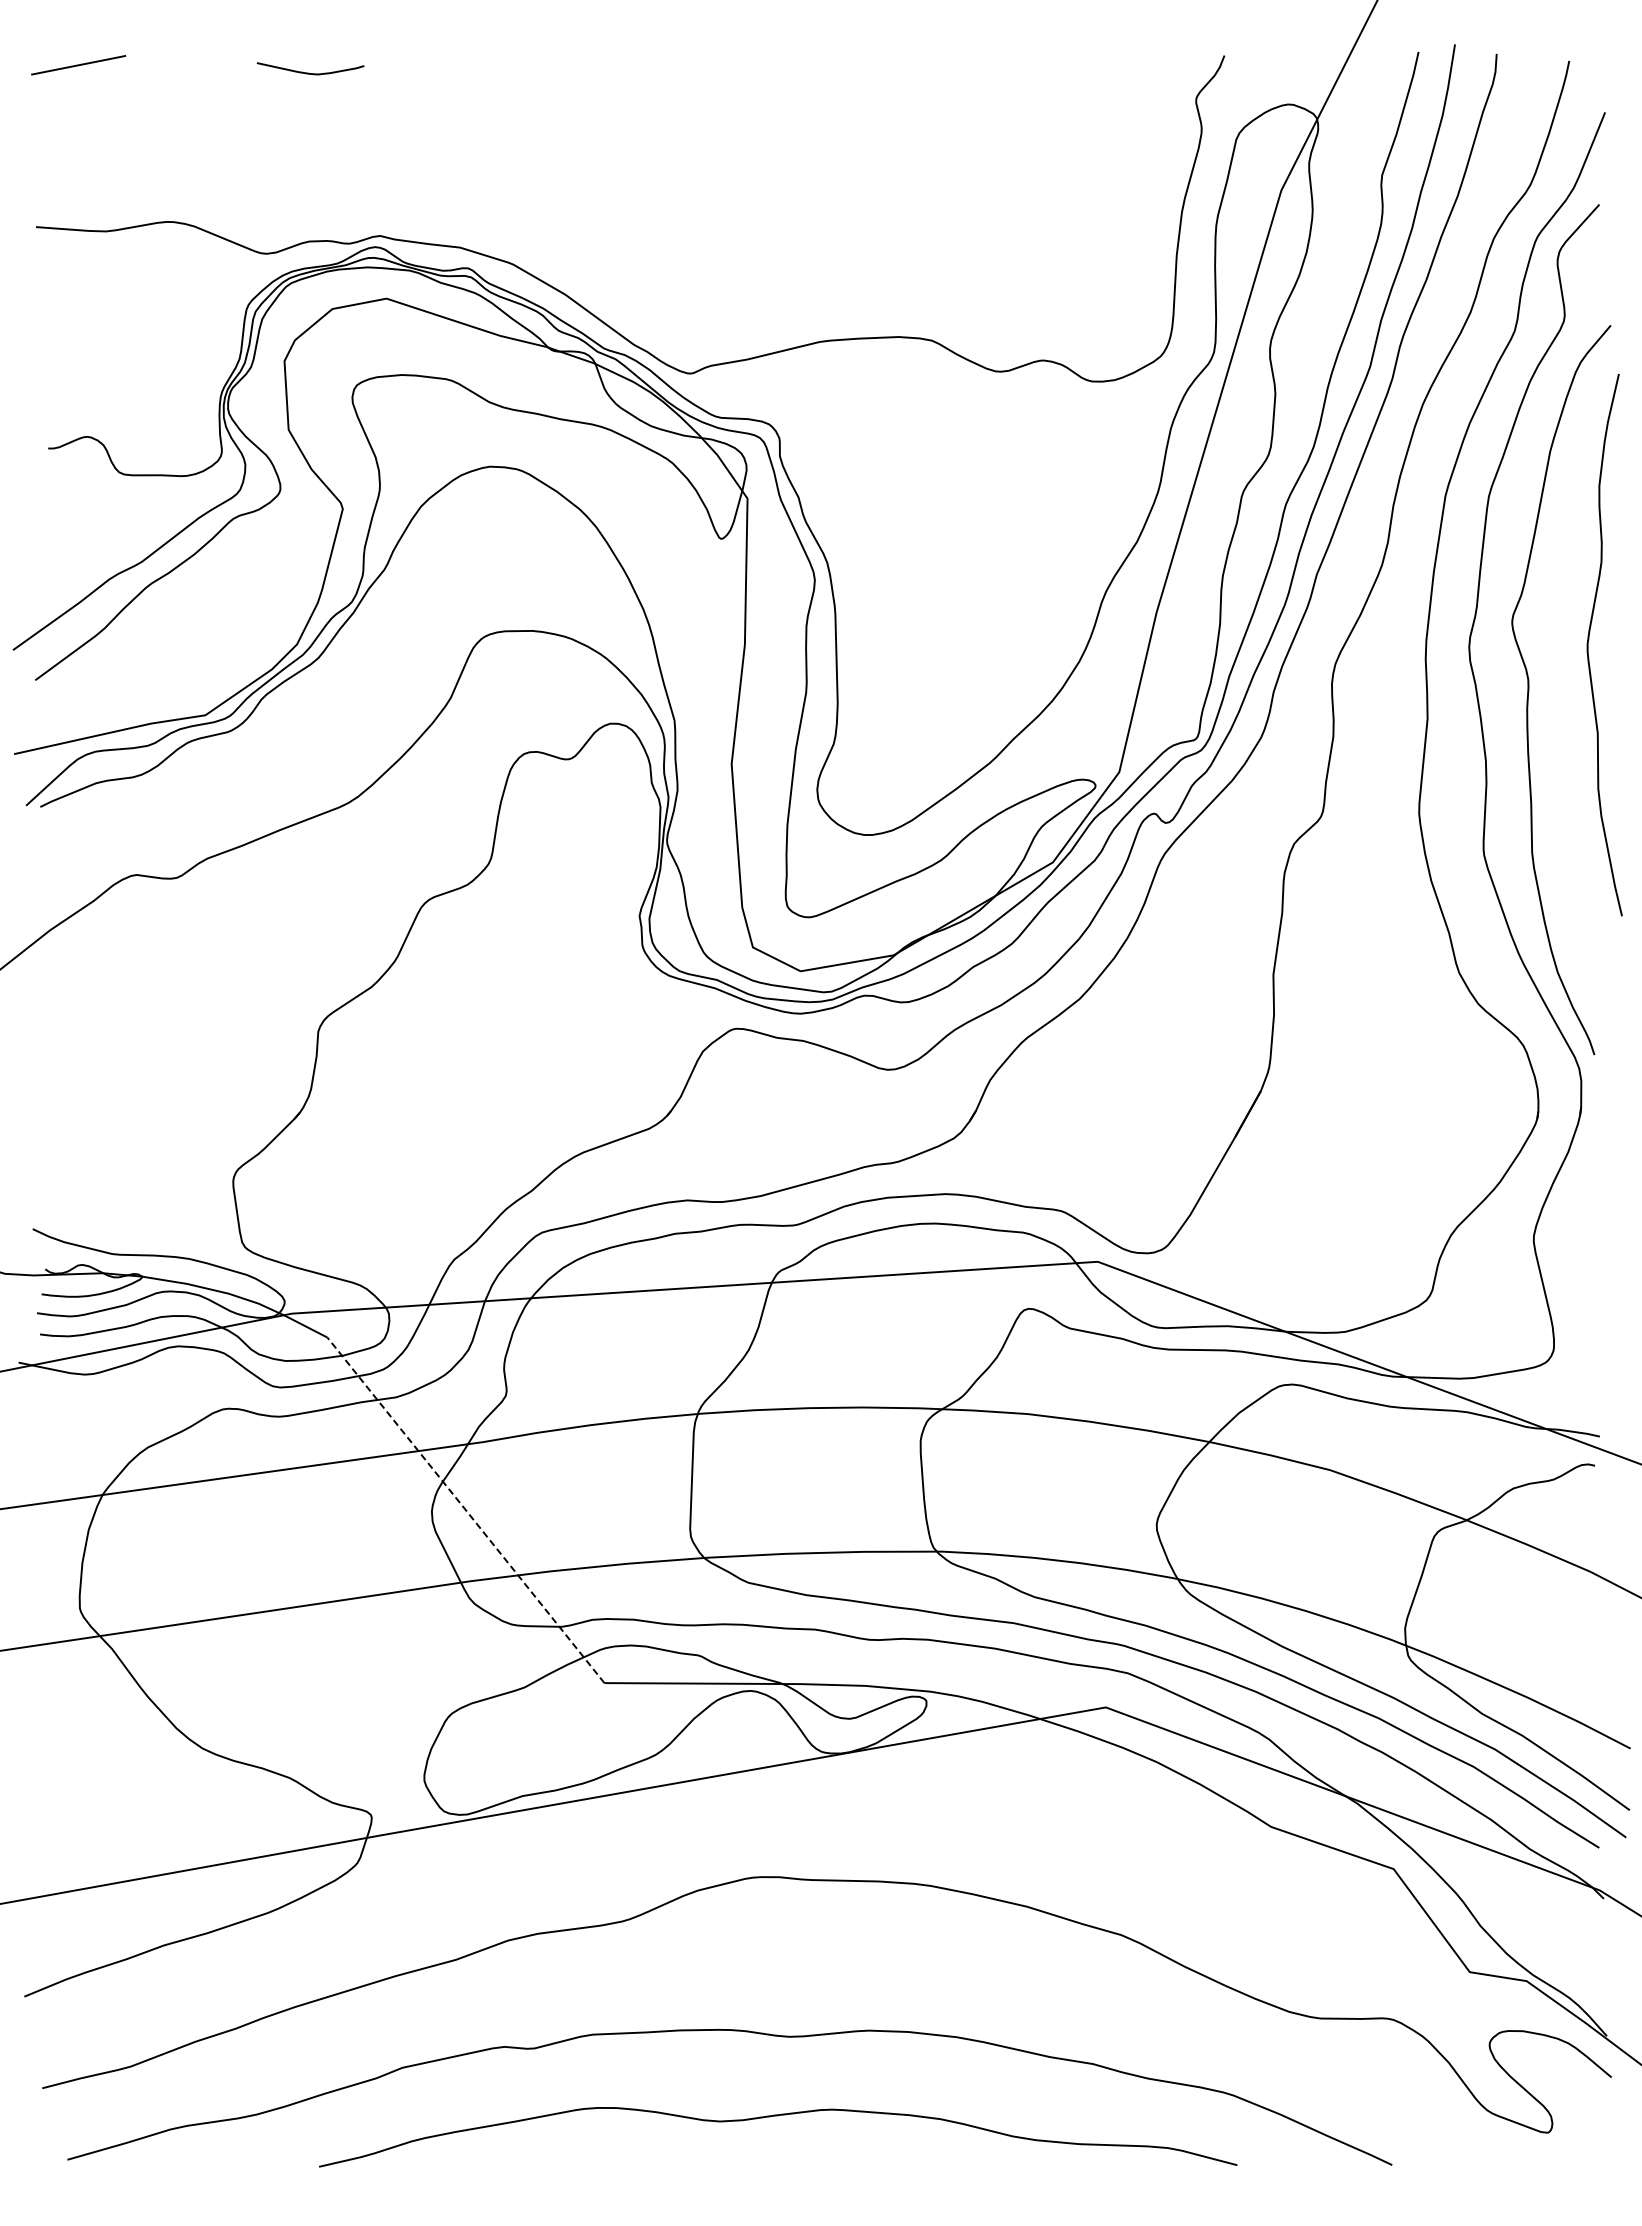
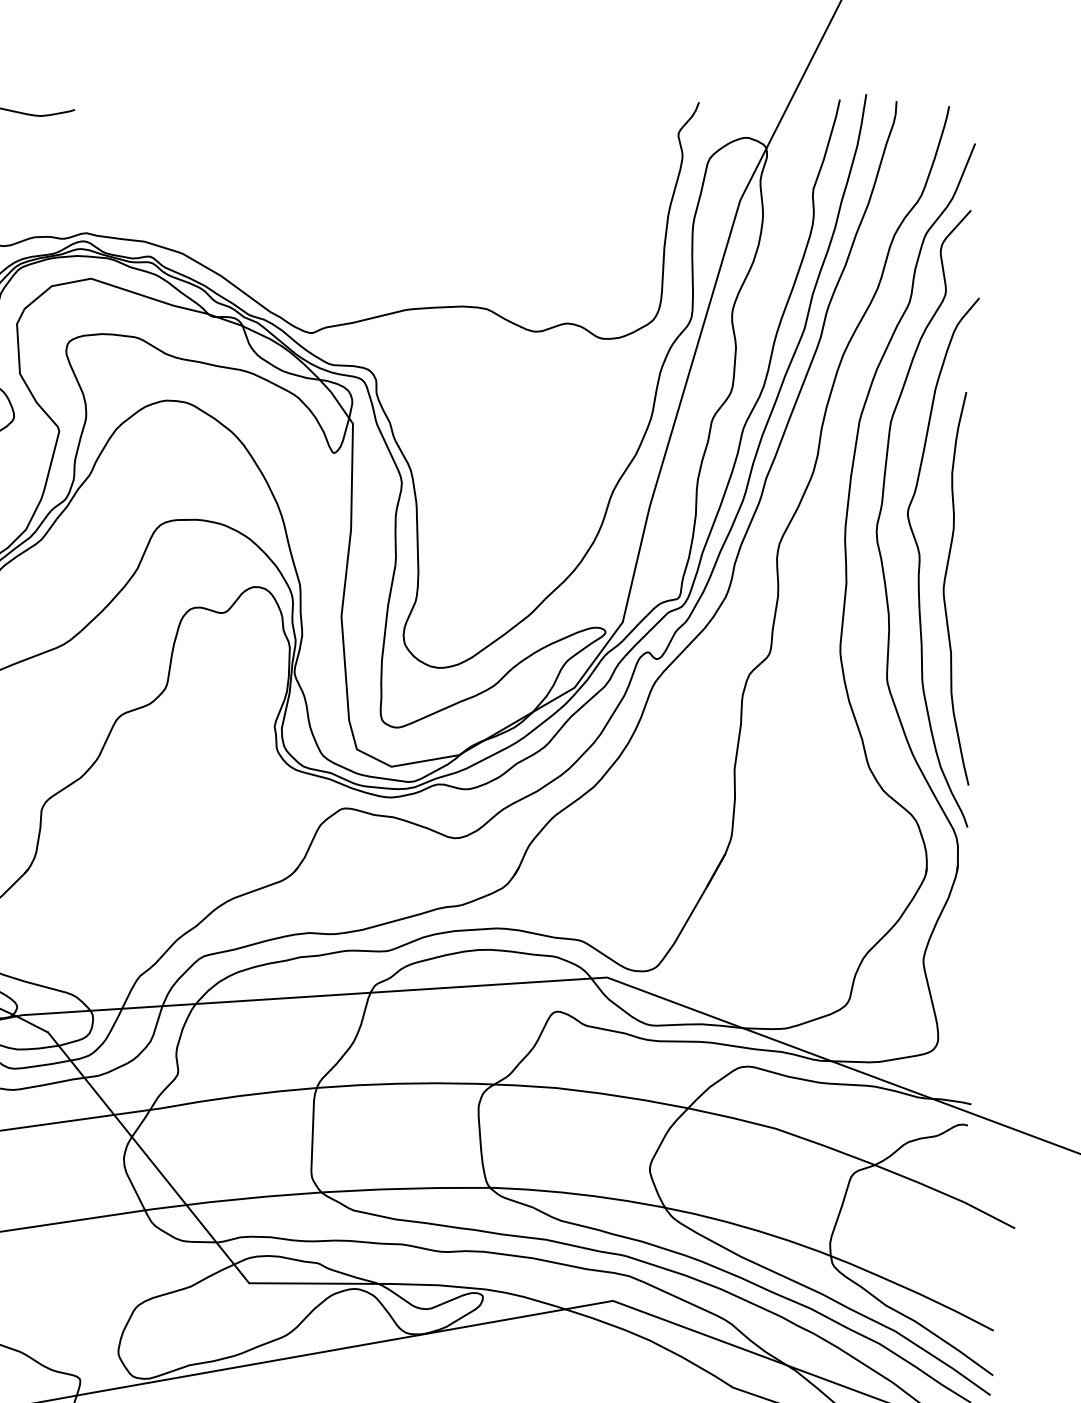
curve: (1589, 639) -> (945, 584), moved
line: (465, 1509) -> (148, 1157), dashed -> solid

